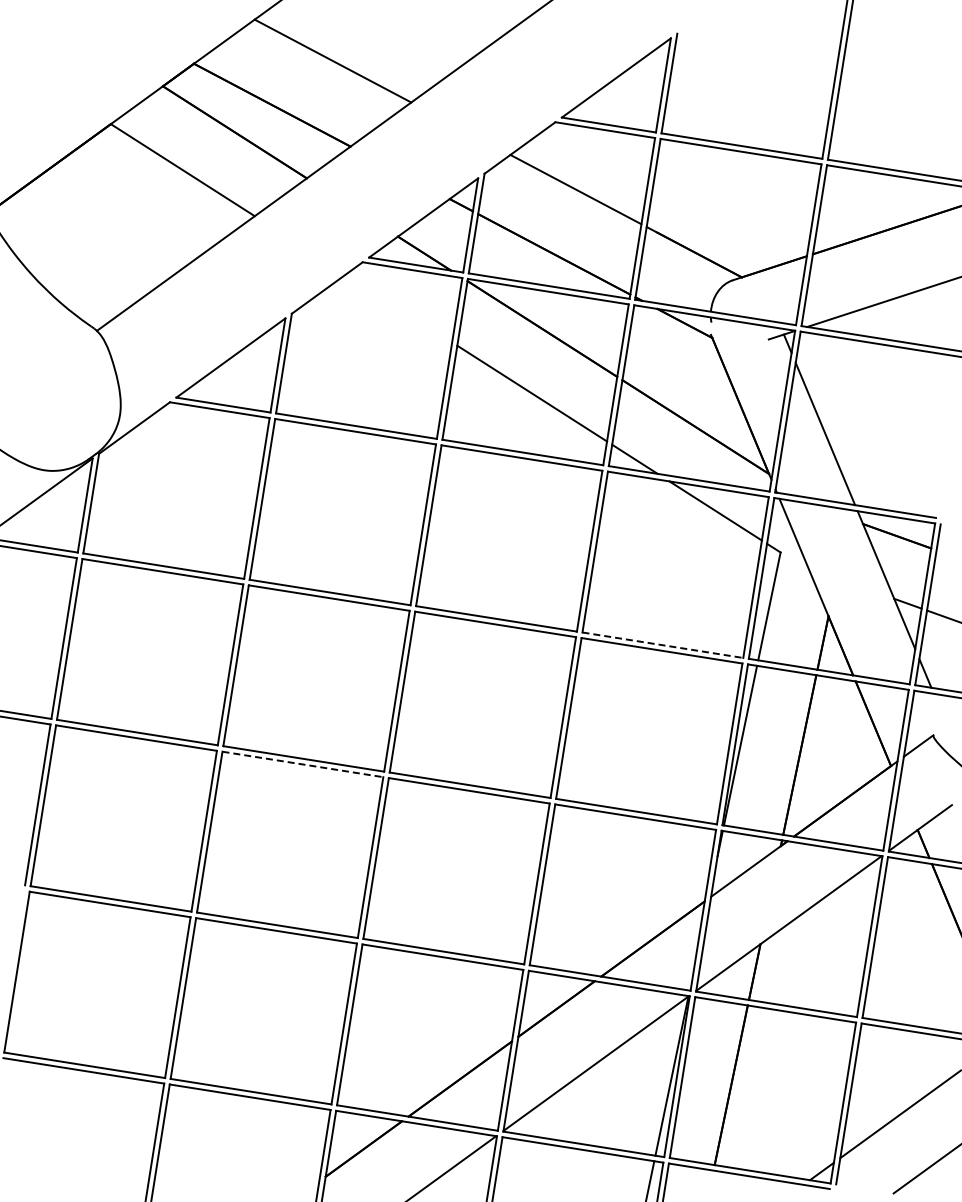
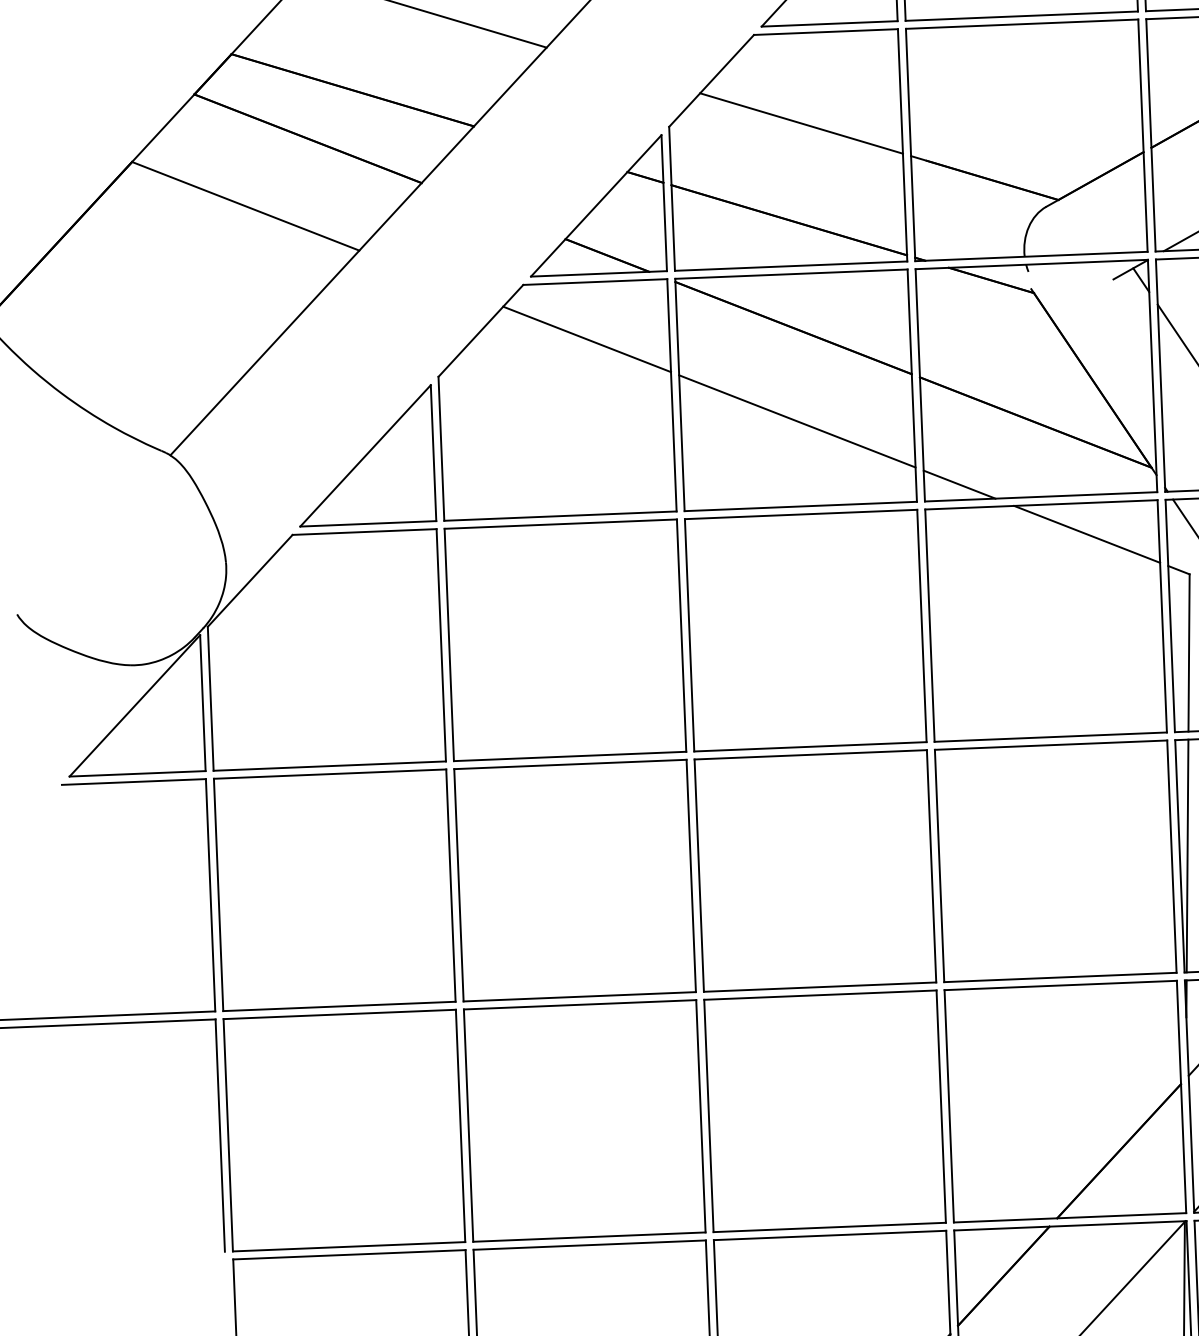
line: (398, 308) -> (586, 339), added
line: (663, 645) -> (1051, 737), dashed -> solid
line: (303, 764) -> (580, 1004), dashed -> solid

